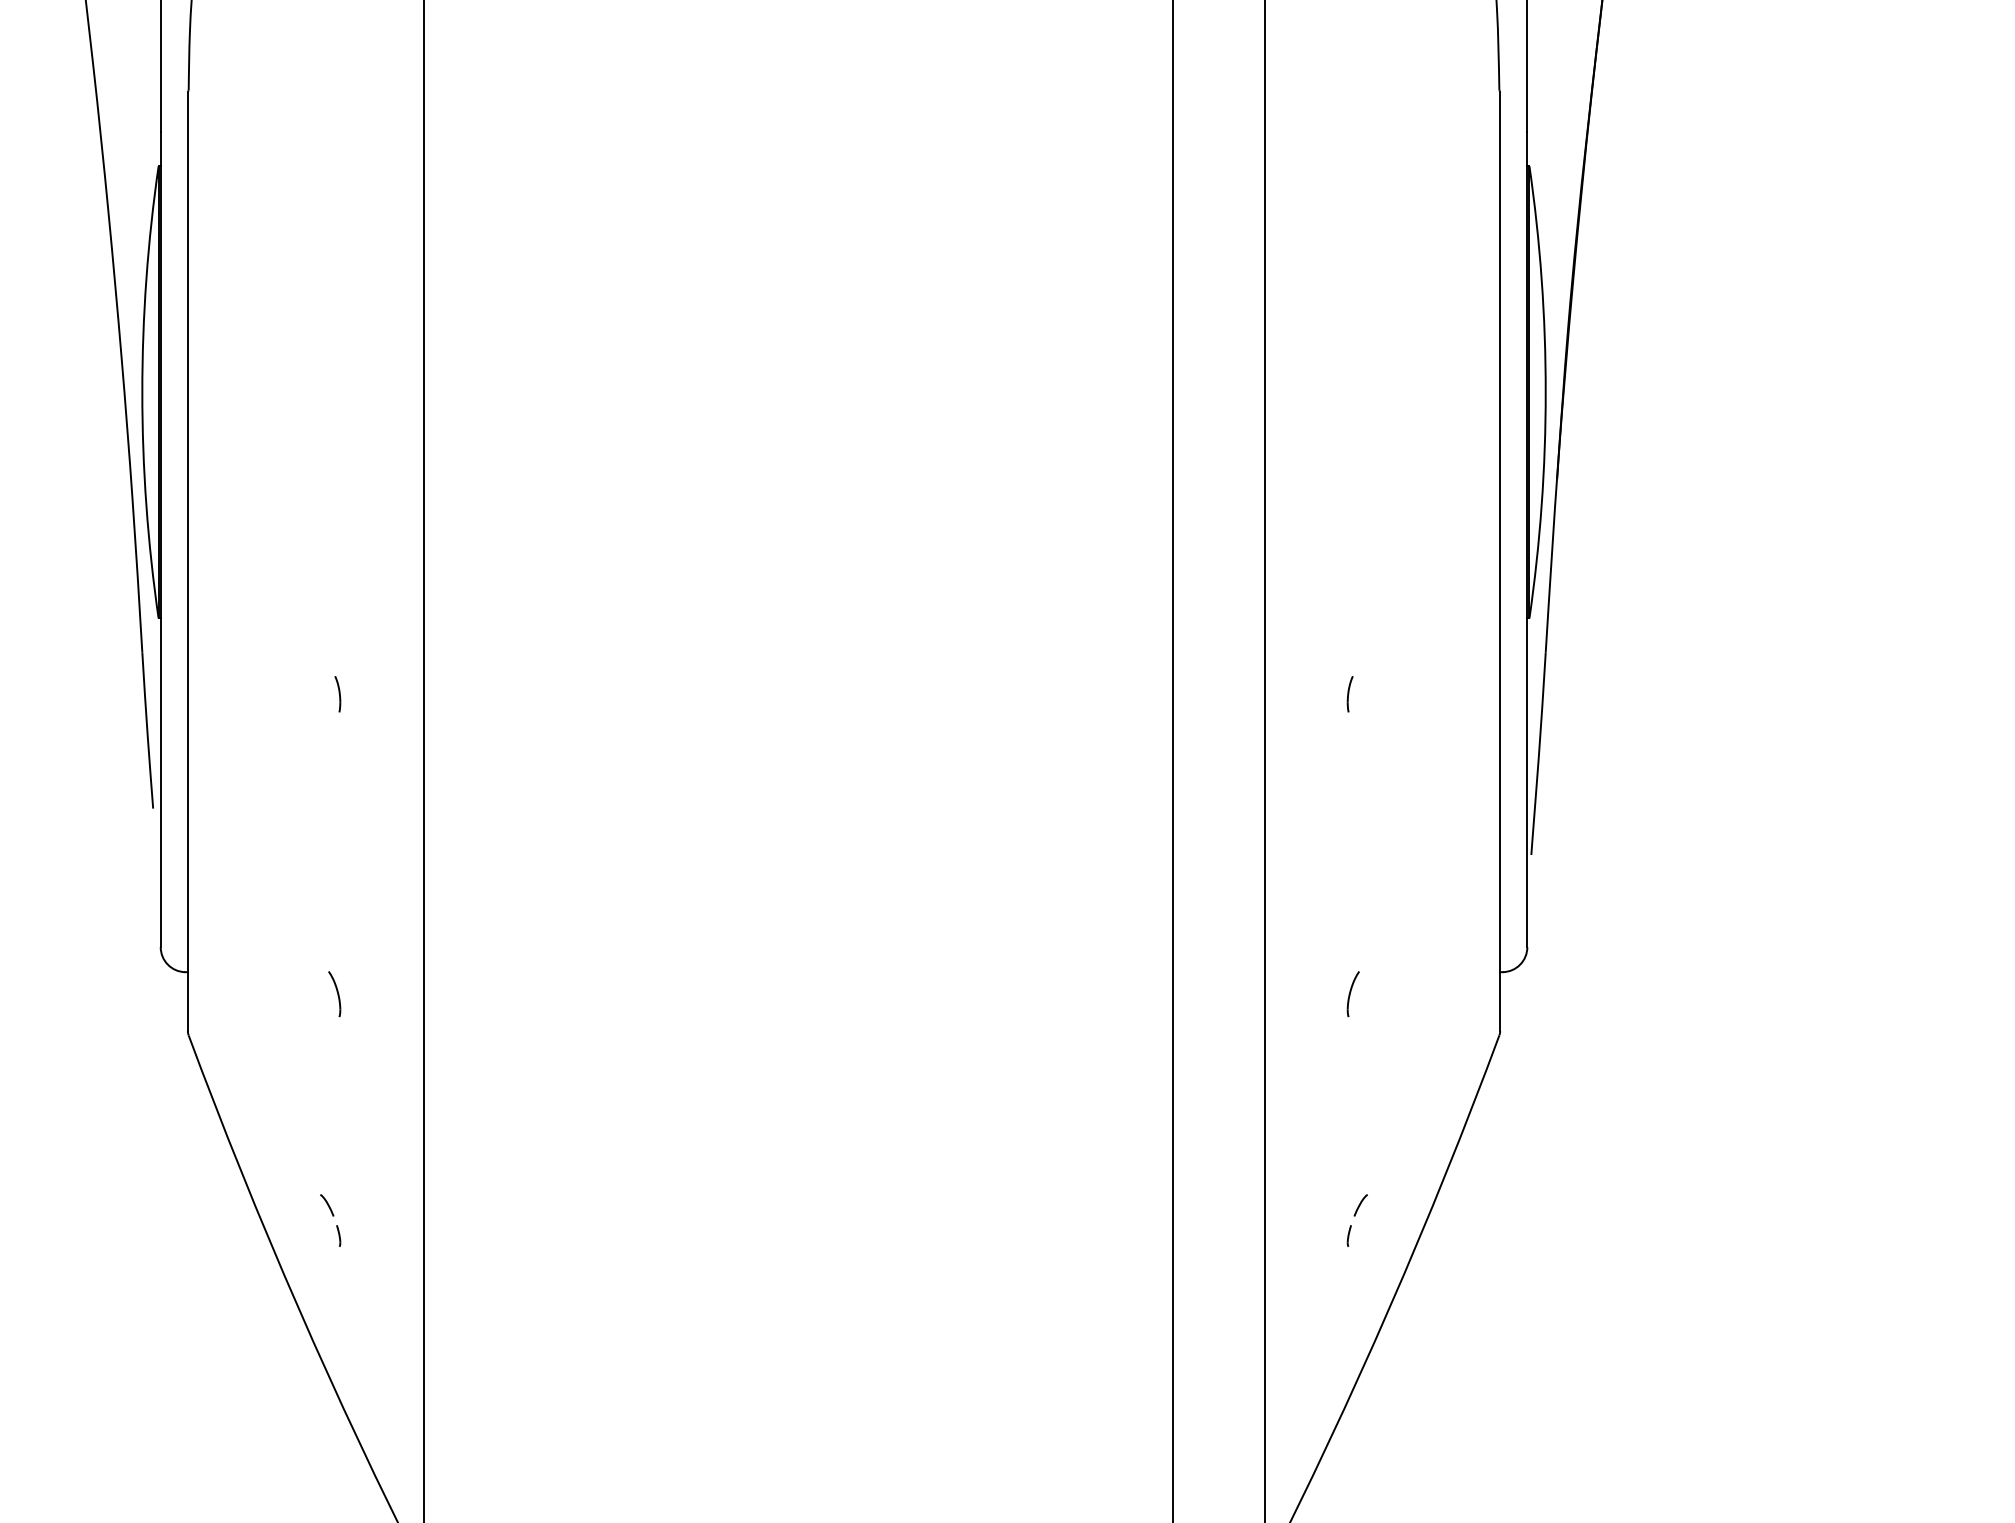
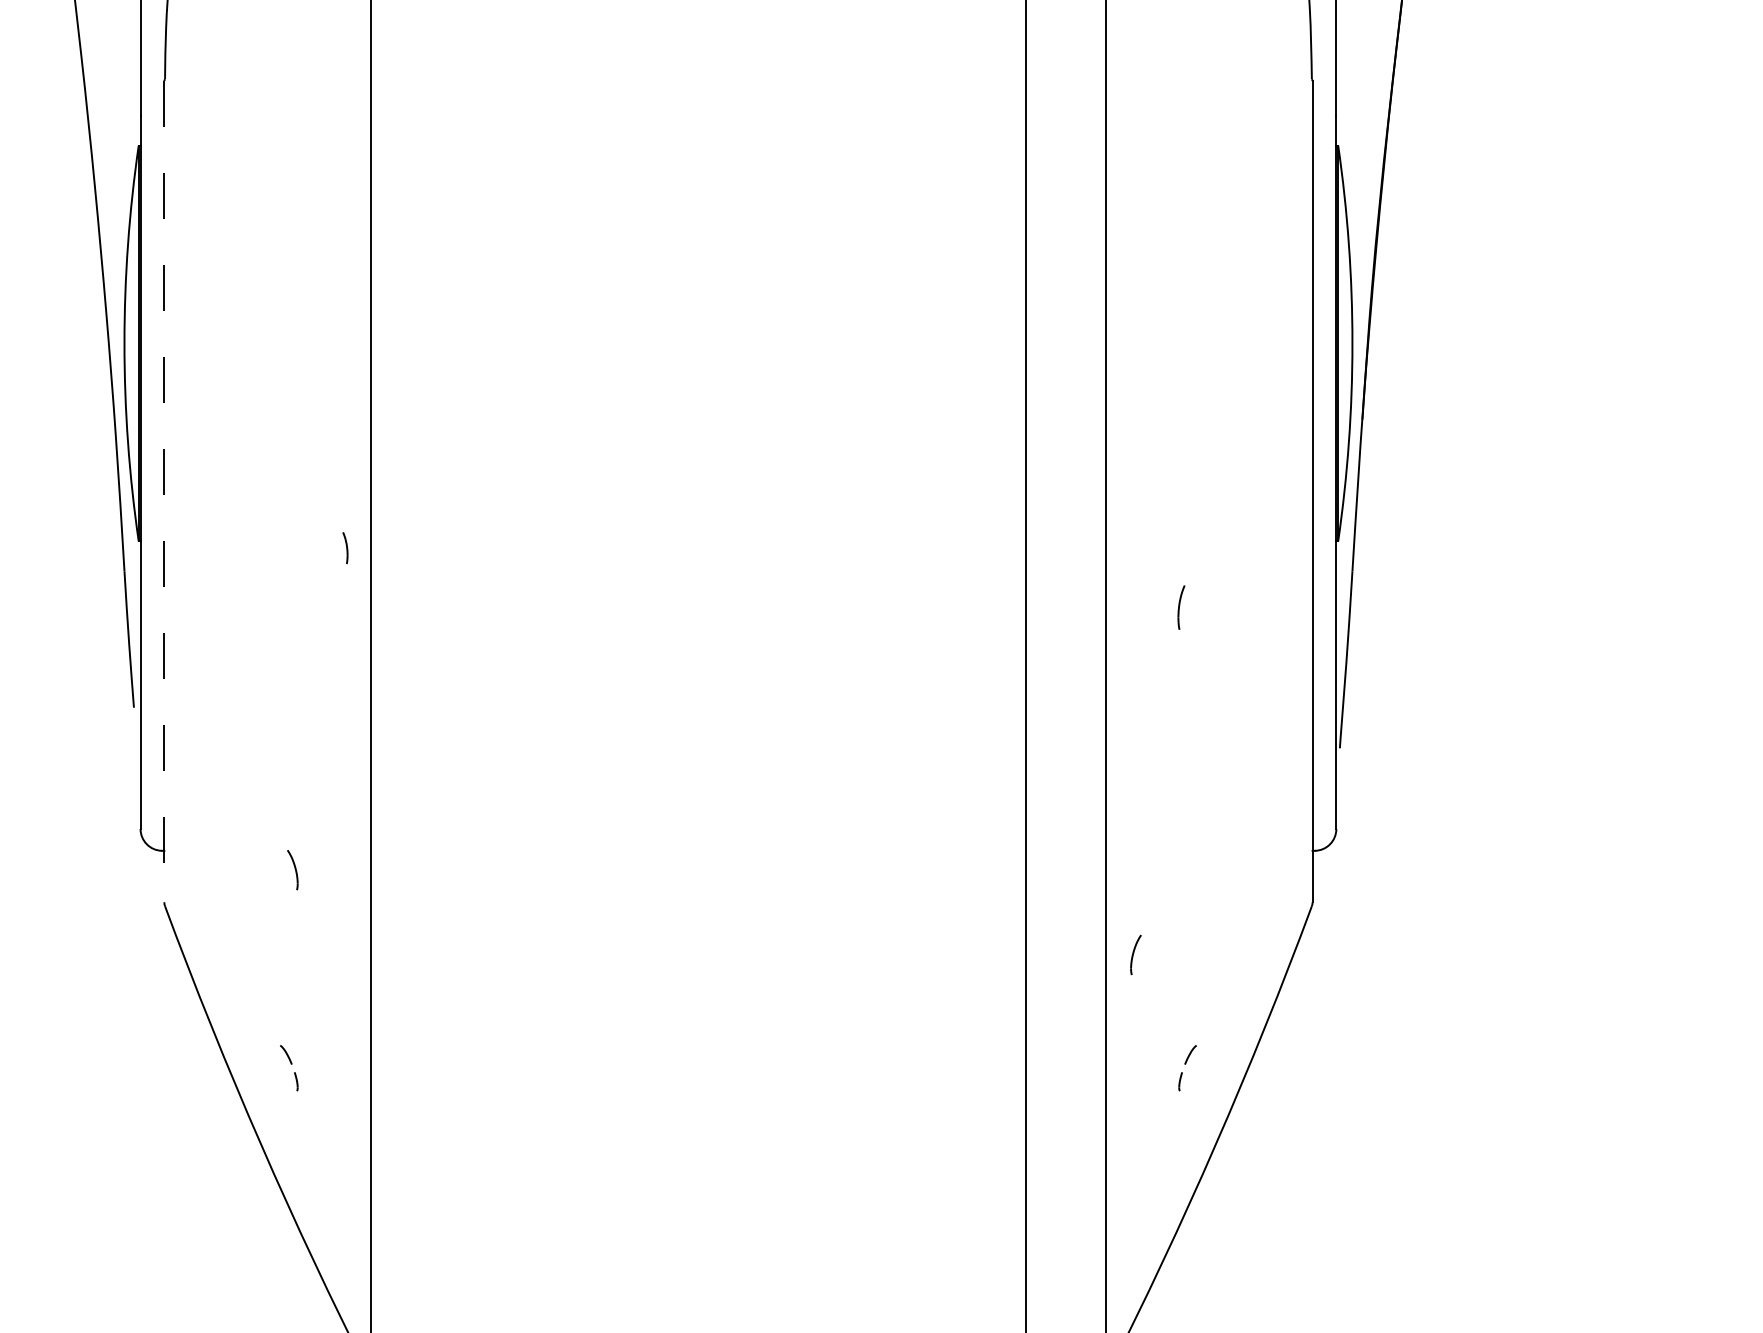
line: (187, 562) -> (164, 492), solid -> dashed
part: (337, 694) -> (345, 548), moved
part: (1349, 694) -> (1180, 607), size x1.4
part: (1352, 994) -> (1135, 955), moved

